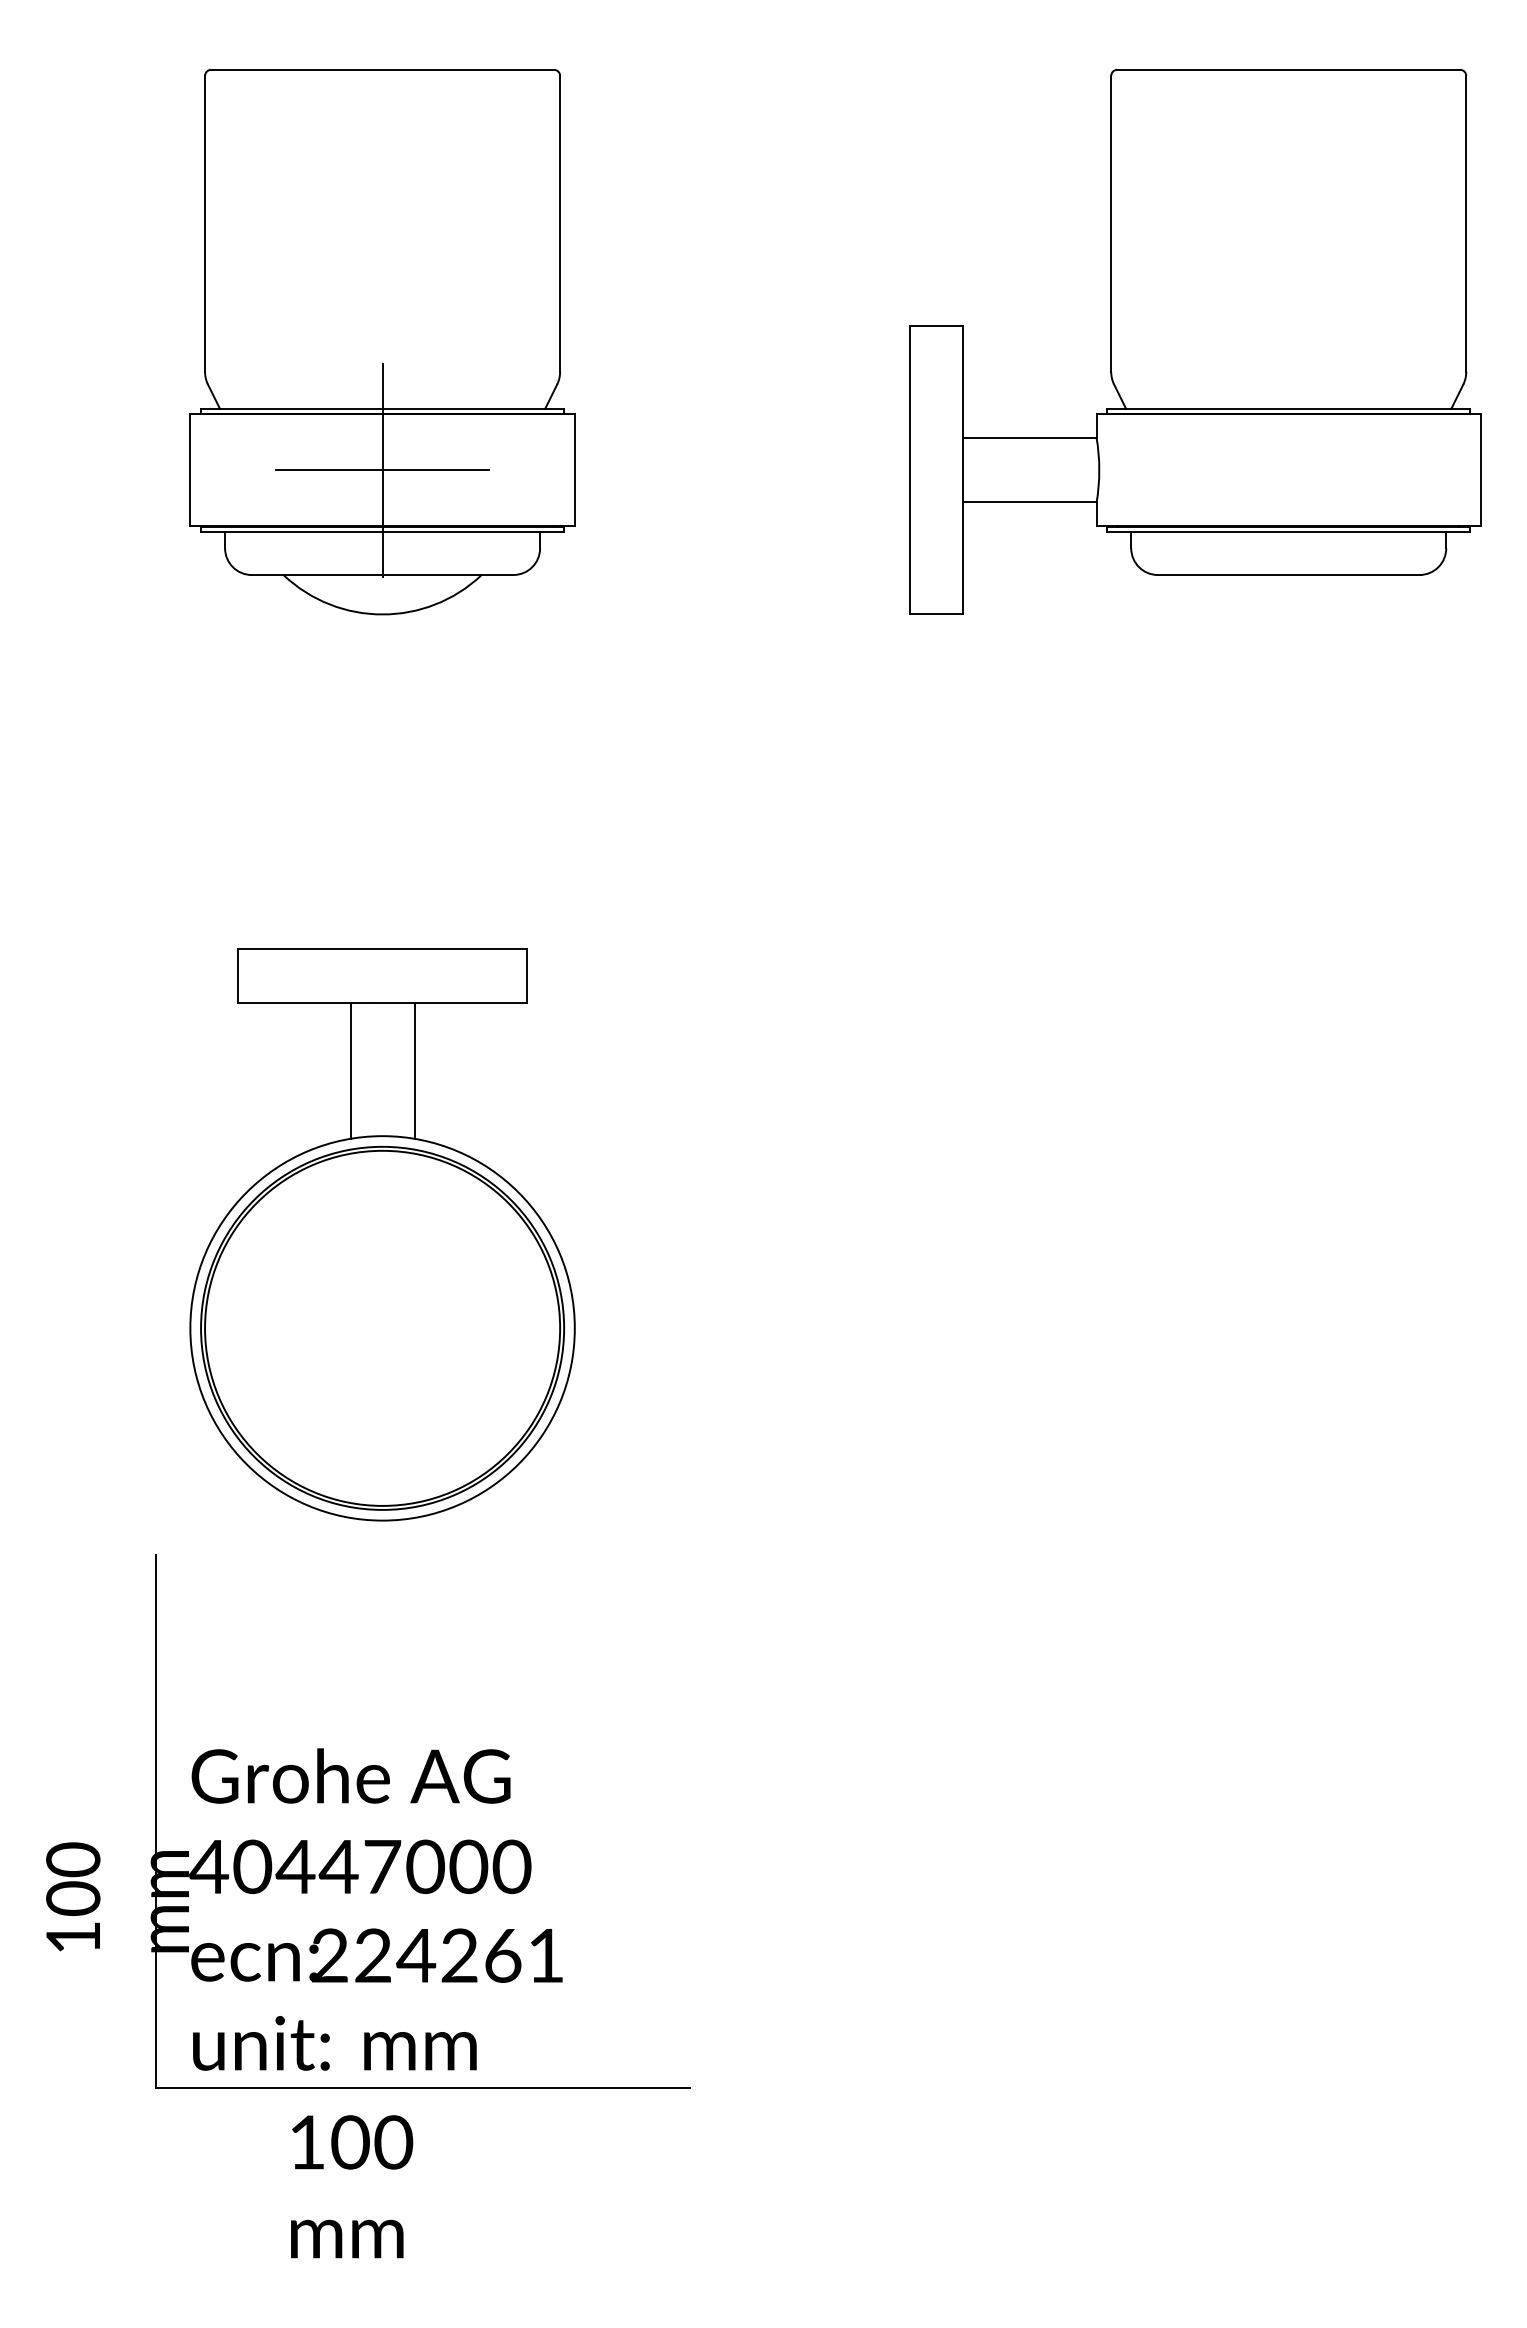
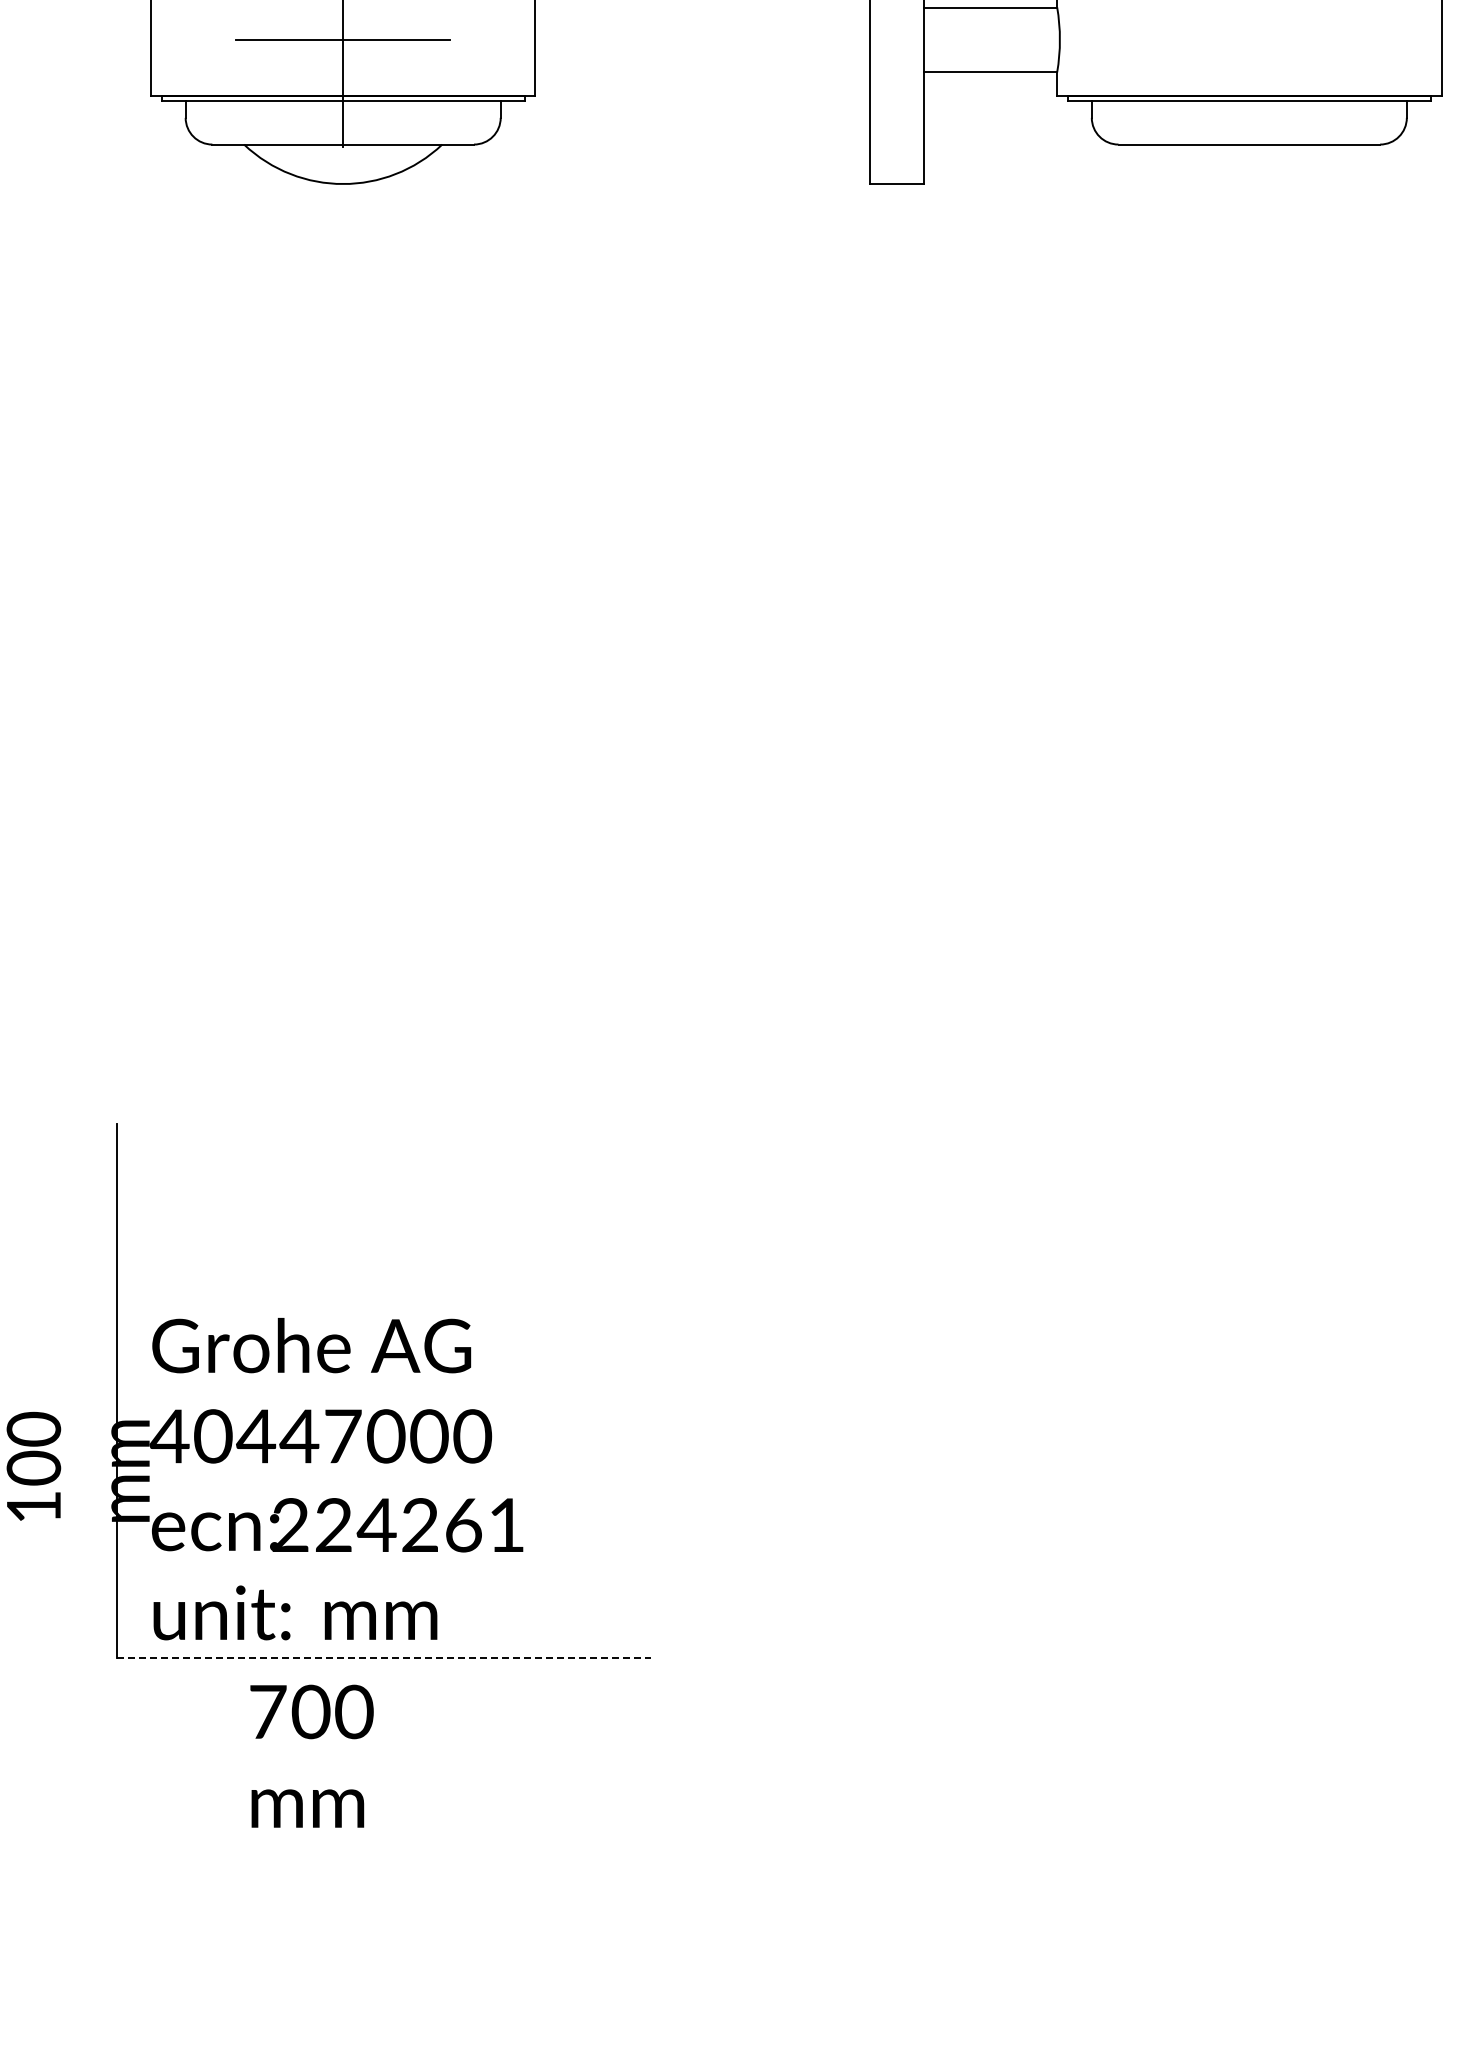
part: (382, 1234) -> (343, 804), removed
line: (423, 2088) -> (384, 1658), solid -> dashed
text: (307, 2142) -> (268, 1712), 100 -> 700

